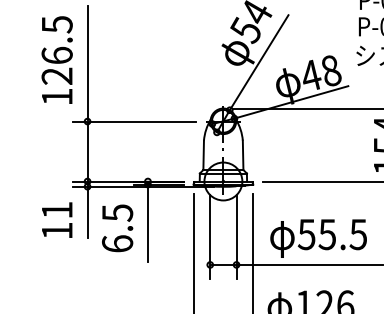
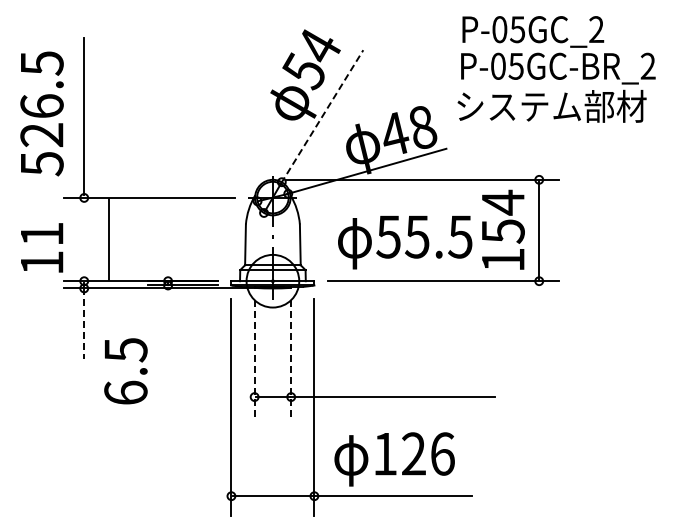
line: (259, 62) -> (322, 116), solid -> dashed
text: (57, 97) -> (42, 164), 126.5 -> 526.5
line: (87, 151) -> (109, 239), moved
line: (87, 212) -> (84, 324), solid -> dashed
text: (57, 219) -> (42, 247), moved
line: (148, 224) -> (168, 340), removed
text: (117, 228) -> (125, 371), moved
line: (210, 237) -> (254, 358), solid -> dashed
line: (236, 237) -> (291, 358), solid -> dashed
text: (318, 238) -> (405, 242), moved

